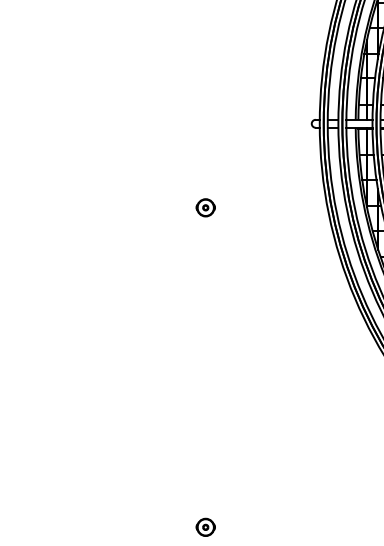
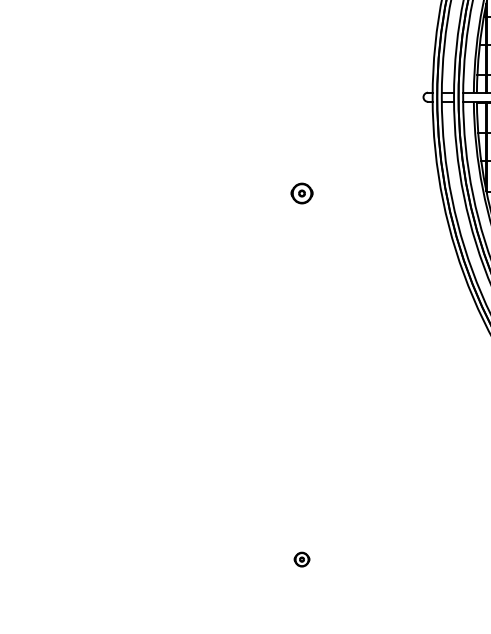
part: (205, 527) -> (301, 559), size x0.7

